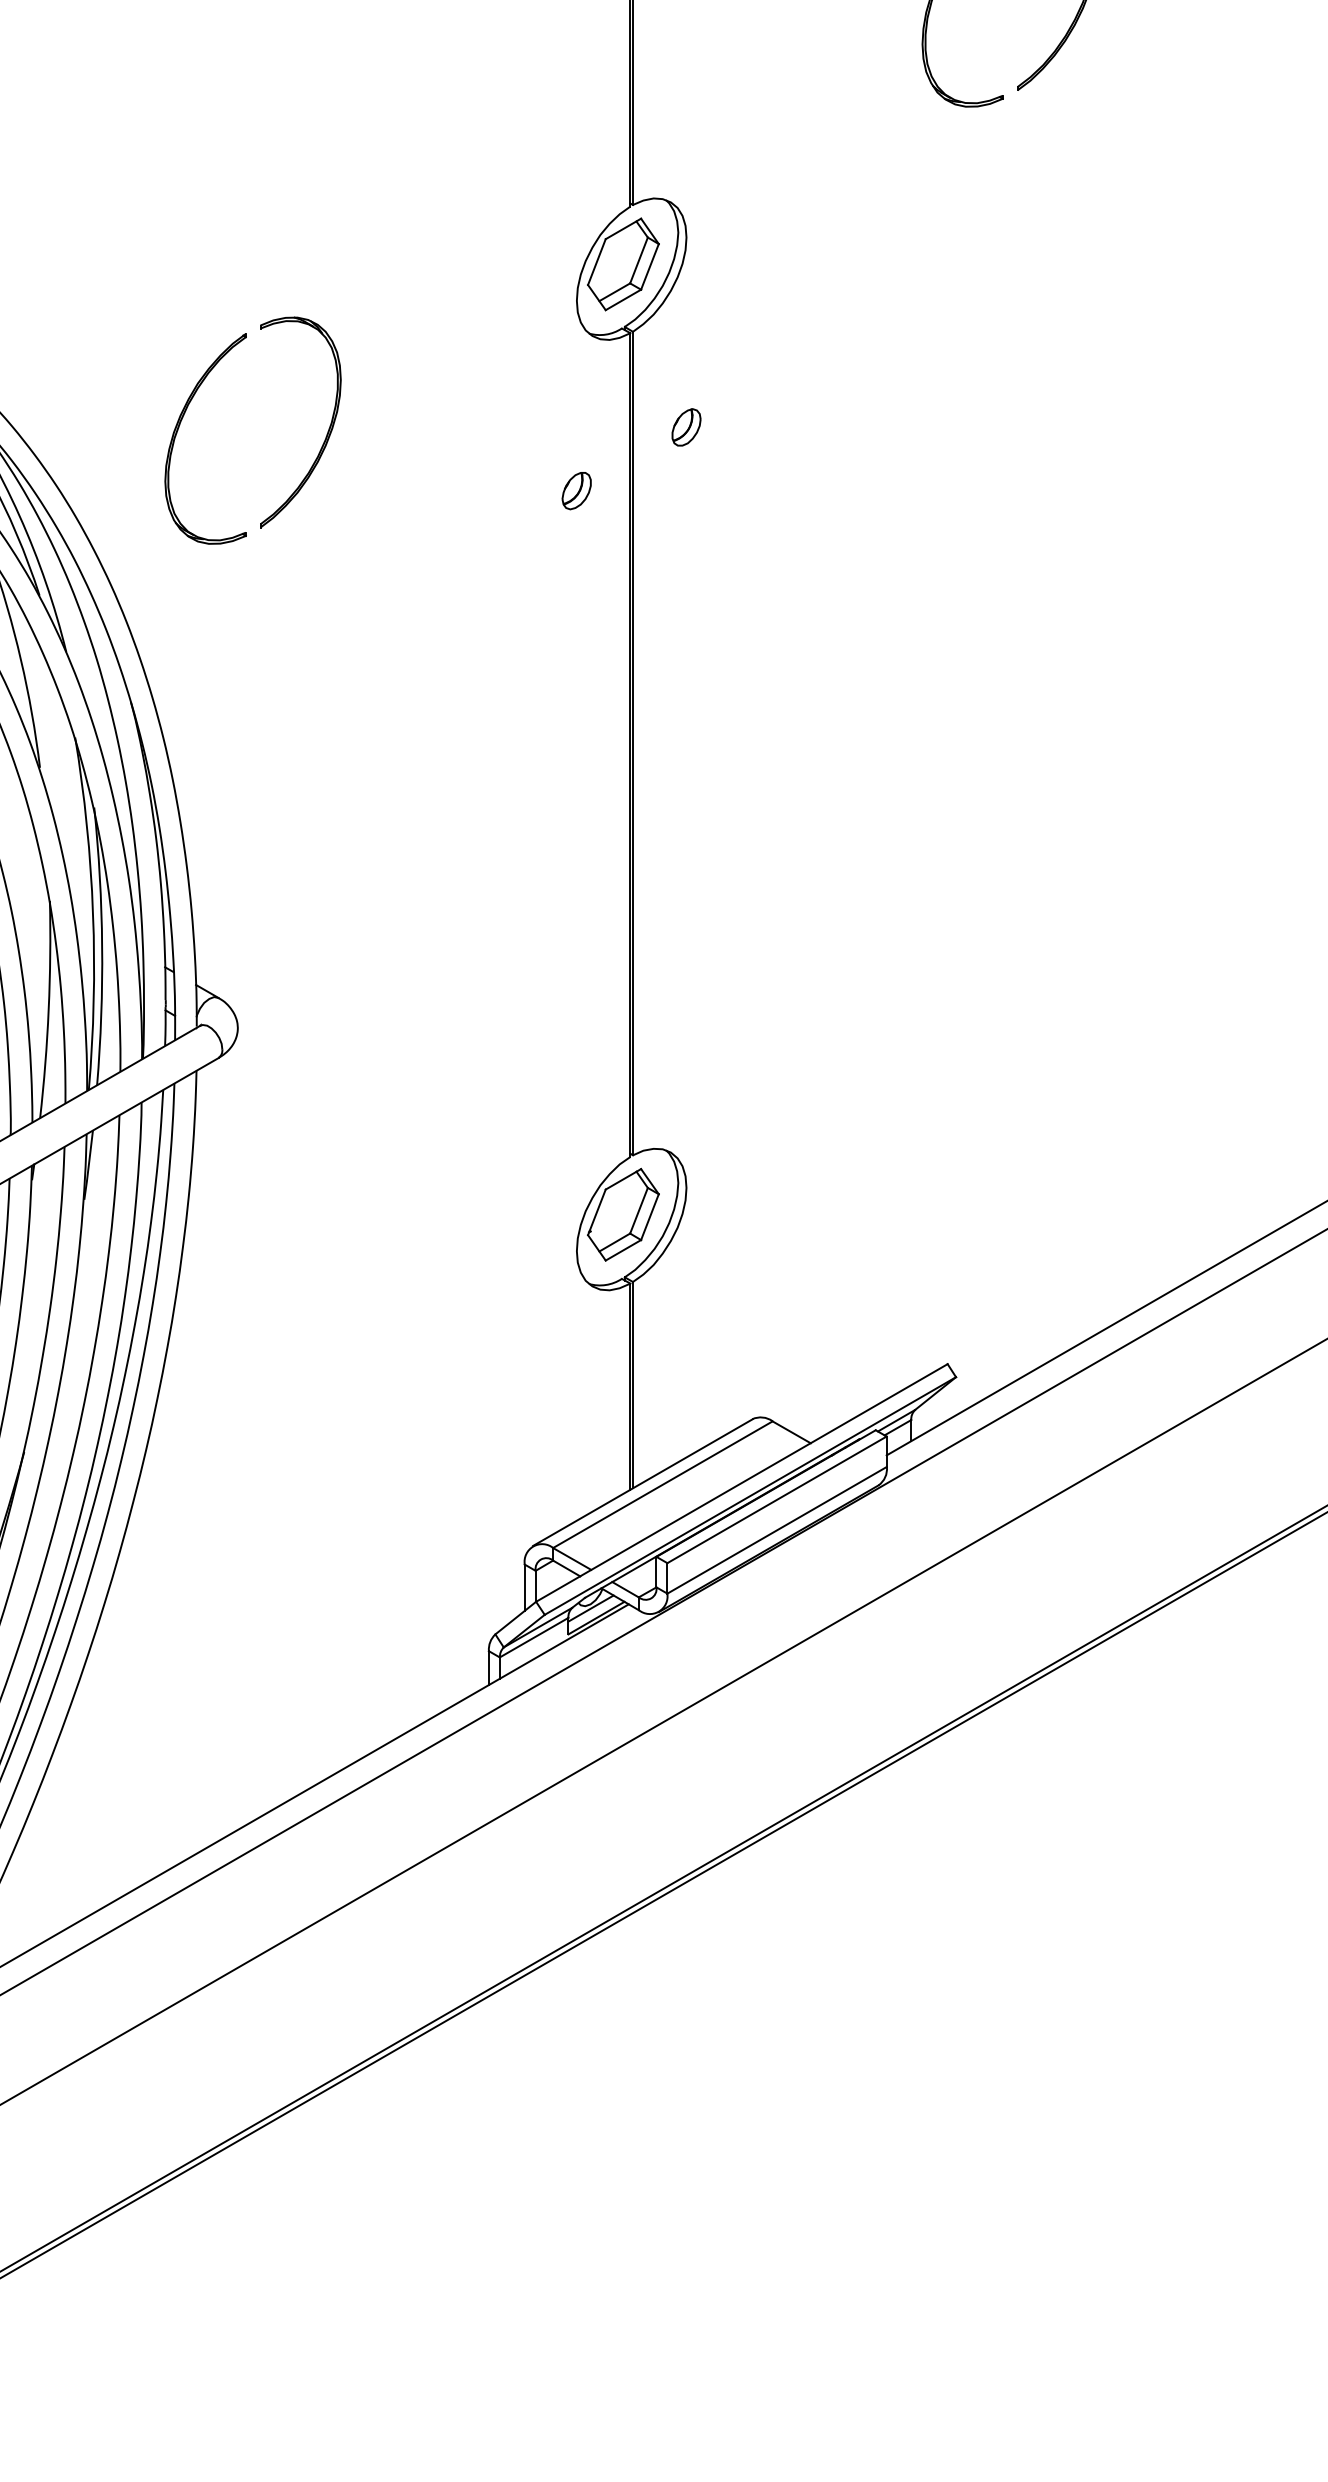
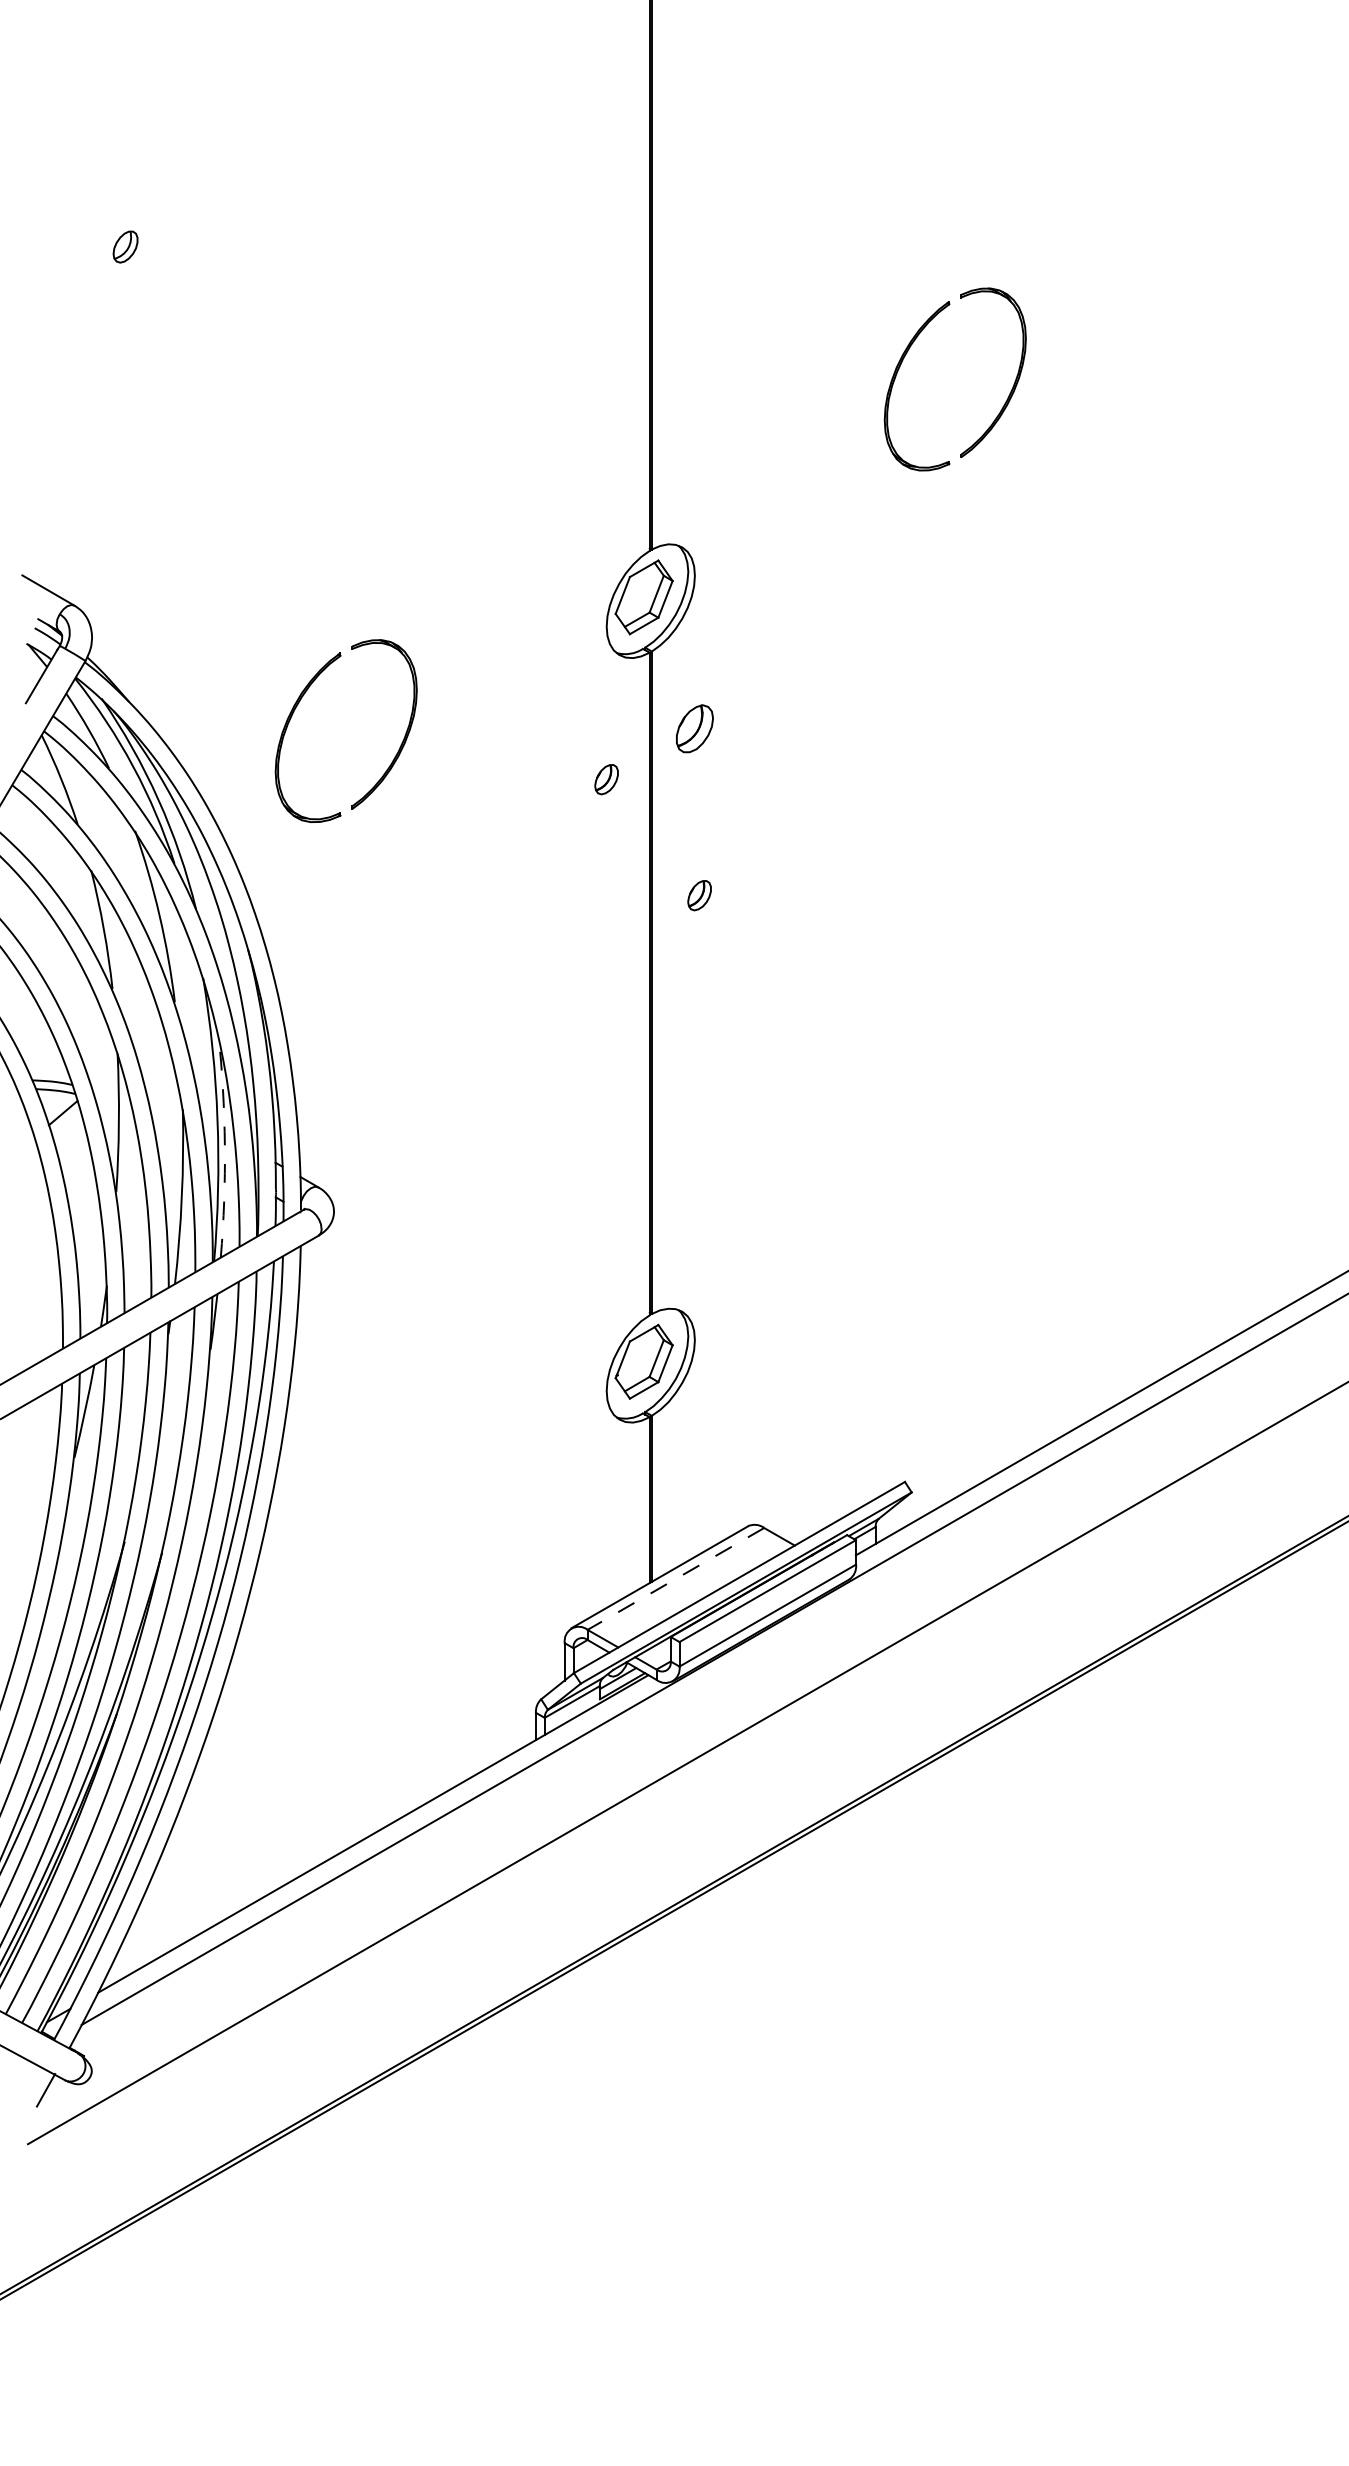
part: (686, 426) -> (694, 727), size x1.6
part: (692, 635) -> (699, 895), added
arc: (101, 945) -> (224, 1145), solid -> dashed
line: (662, 1484) -> (675, 1578), solid -> dashed

